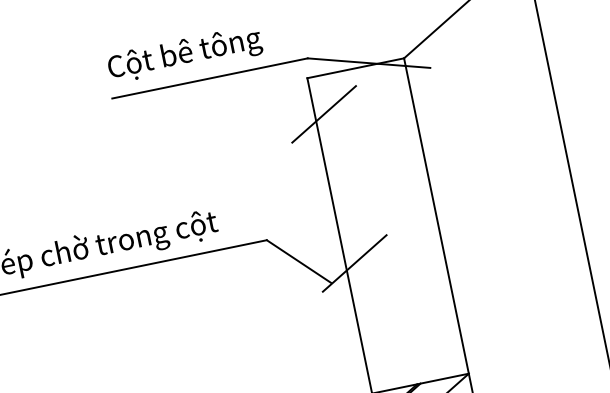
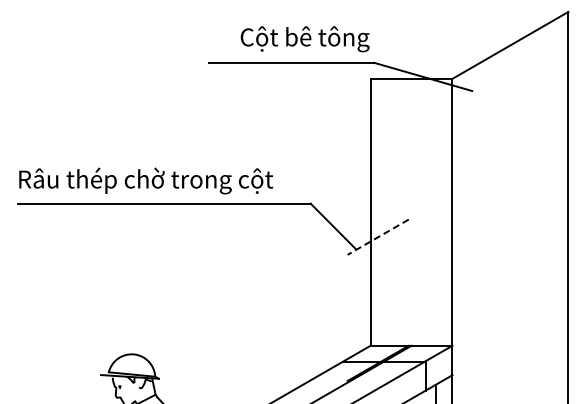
text: (184, 55) -> (304, 39), moved
line: (323, 113) -> (377, 110), removed
line: (353, 263) -> (377, 237), solid -> dashed

